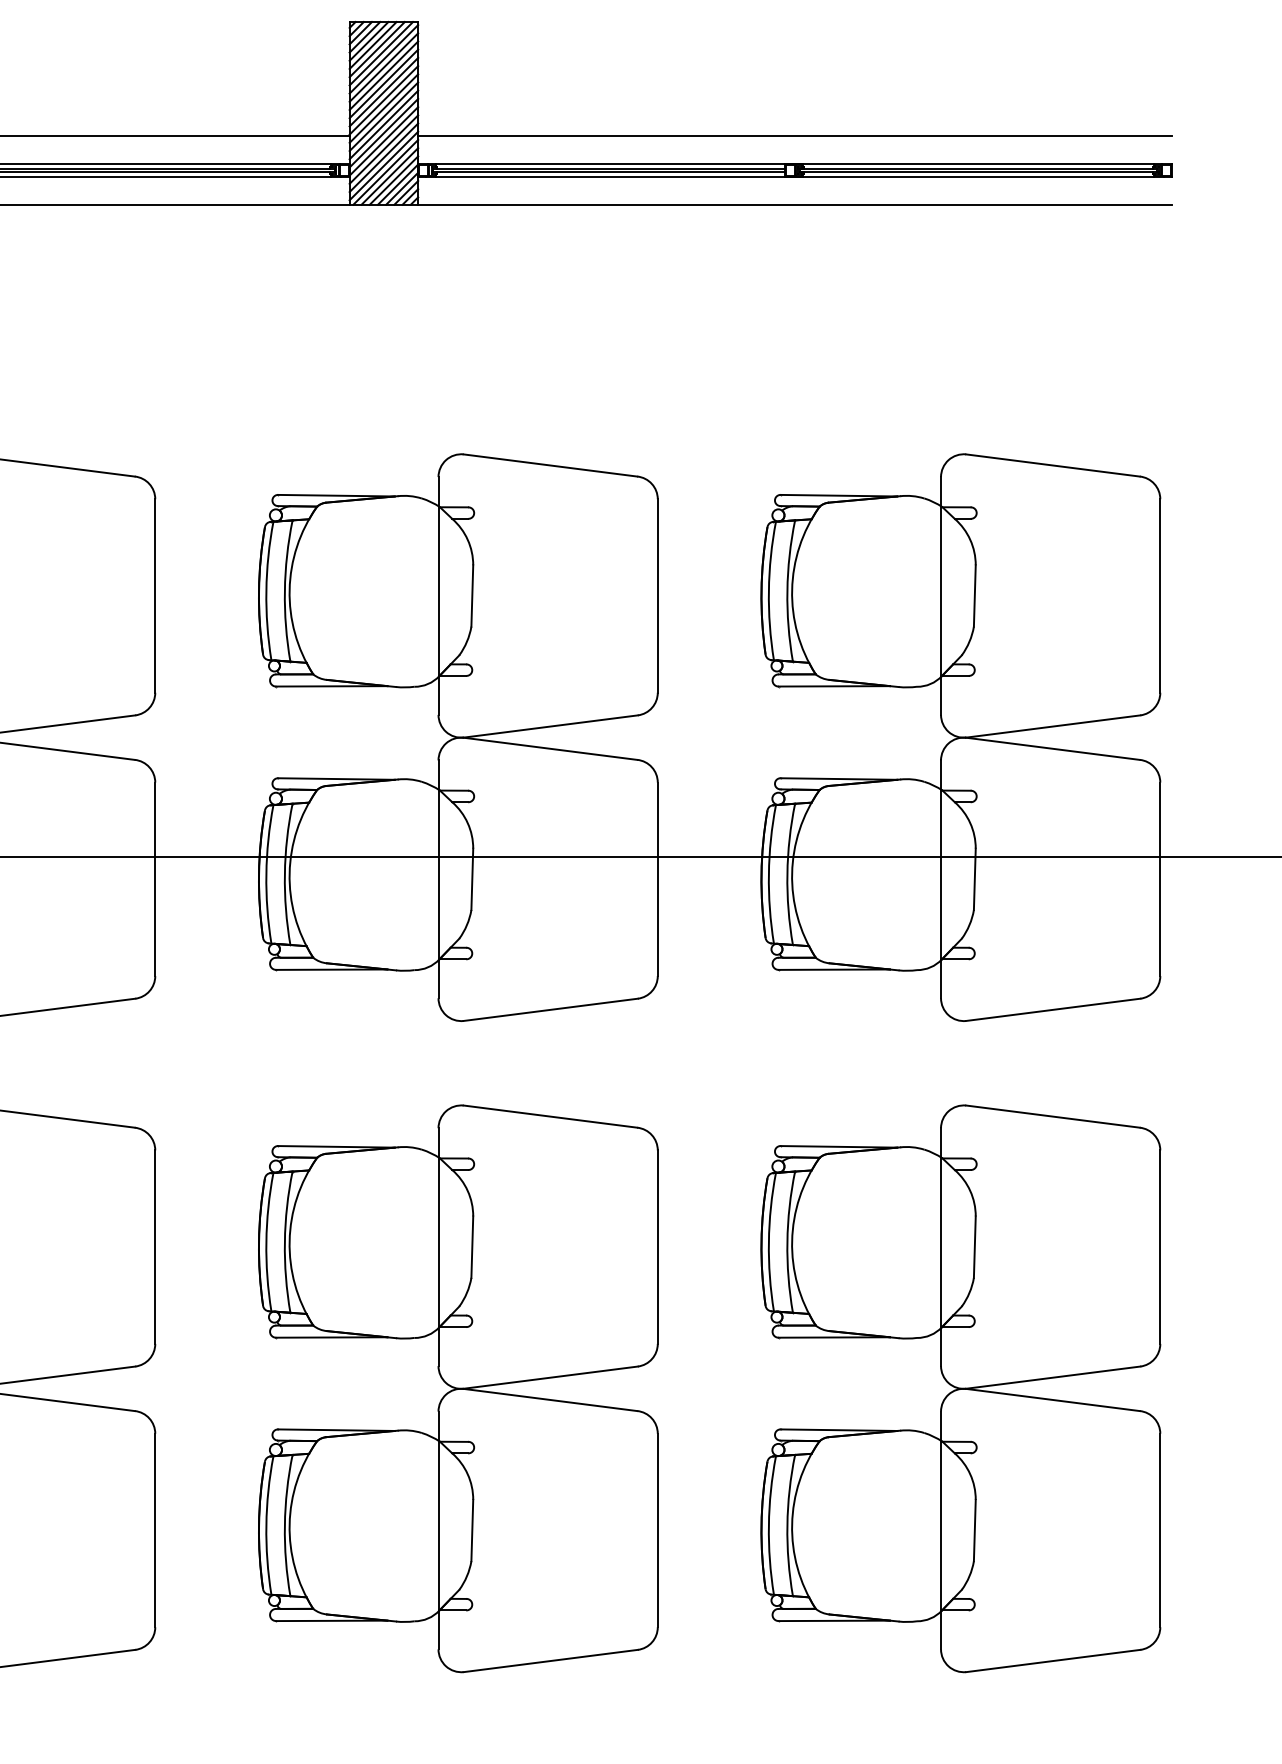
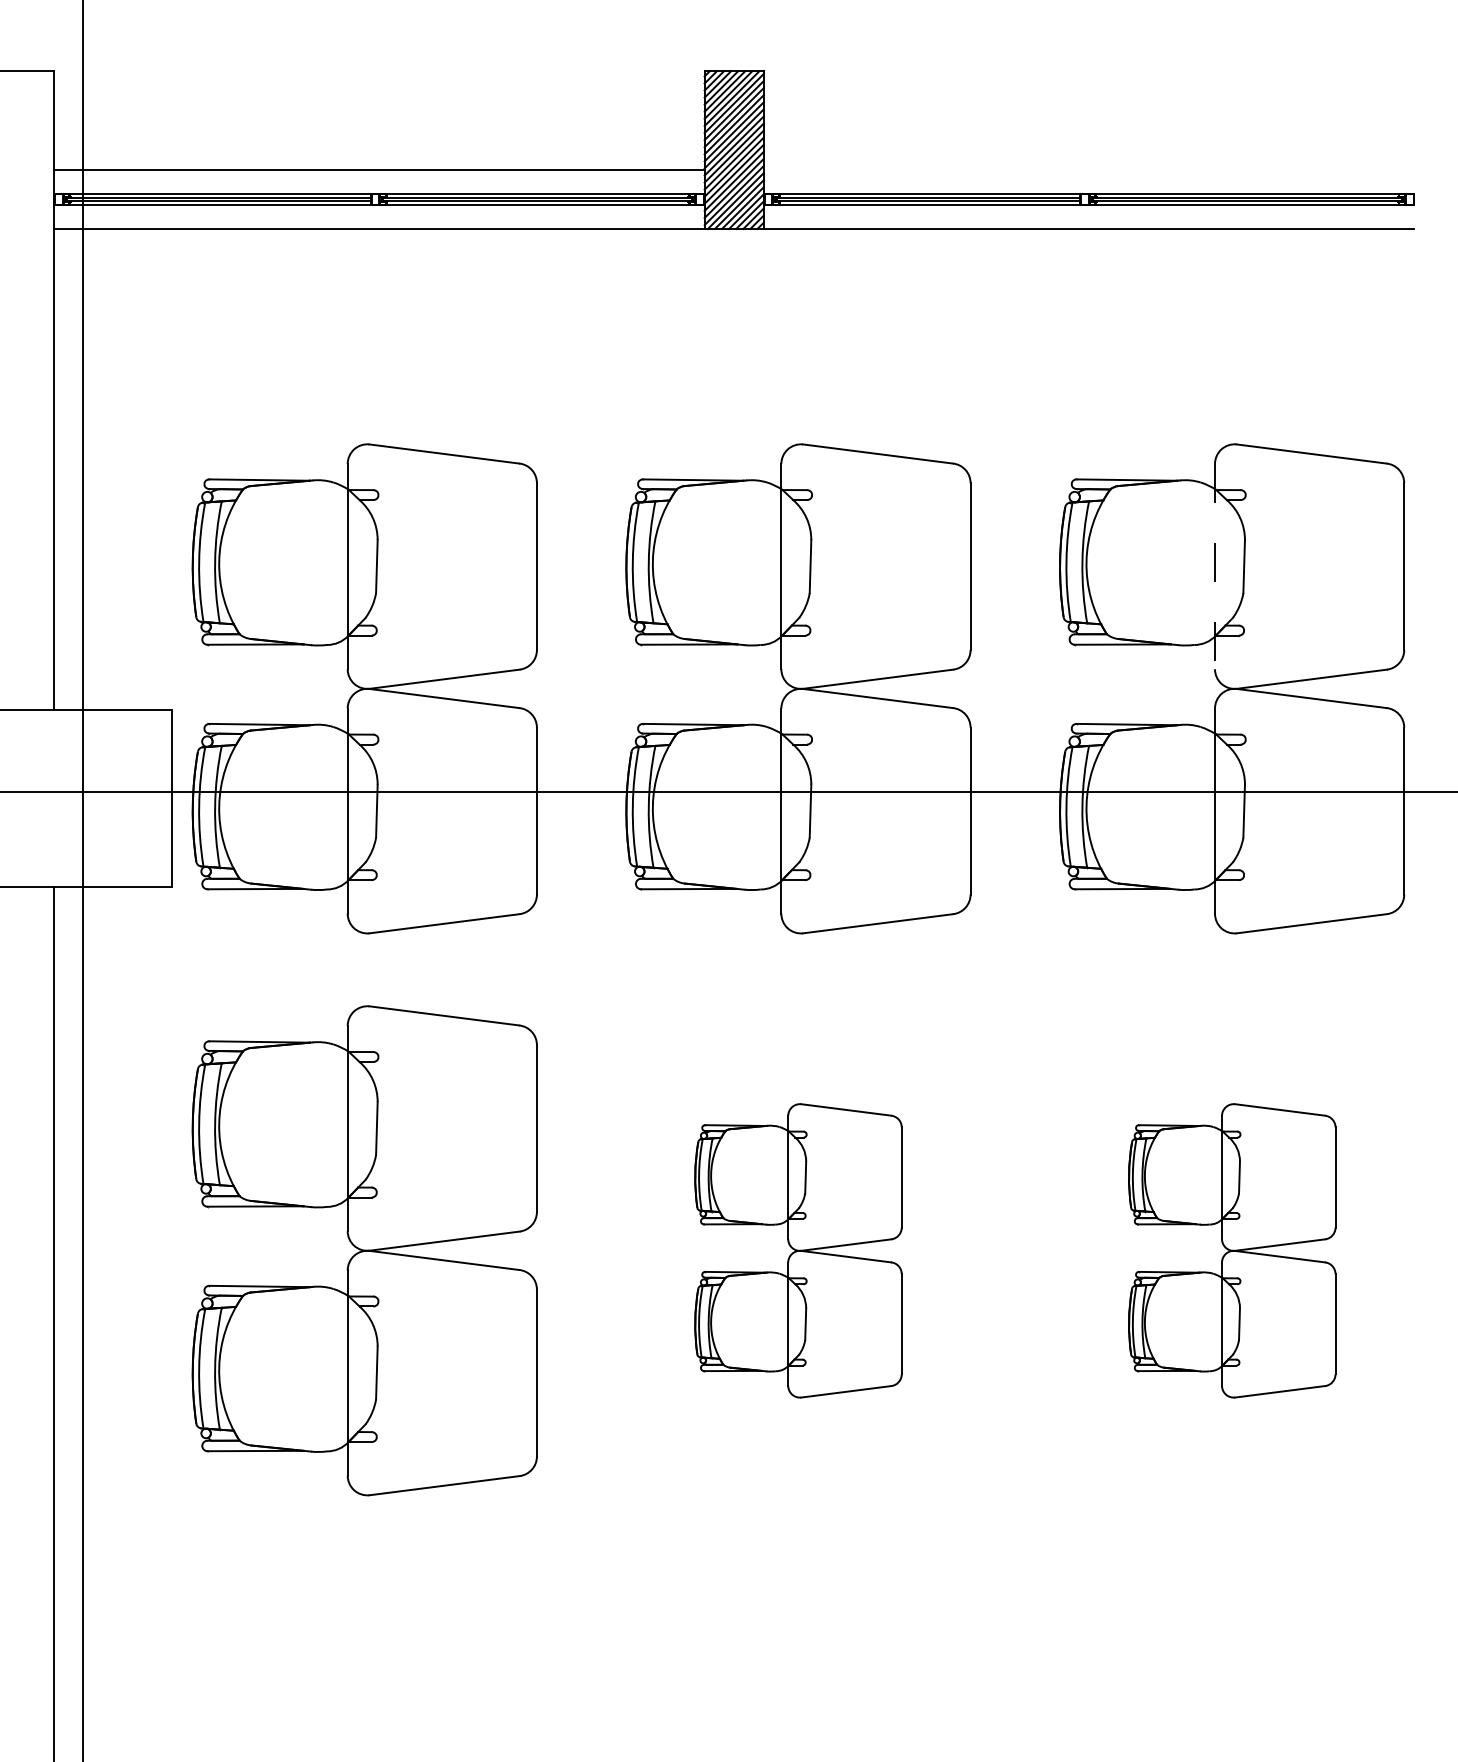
line: (794, 135) -> (1088, 169), removed
line: (941, 595) -> (1215, 566), solid -> dashed
part: (458, 1388) -> (798, 1250), size x0.6
part: (961, 1388) -> (1232, 1250), size x0.6

